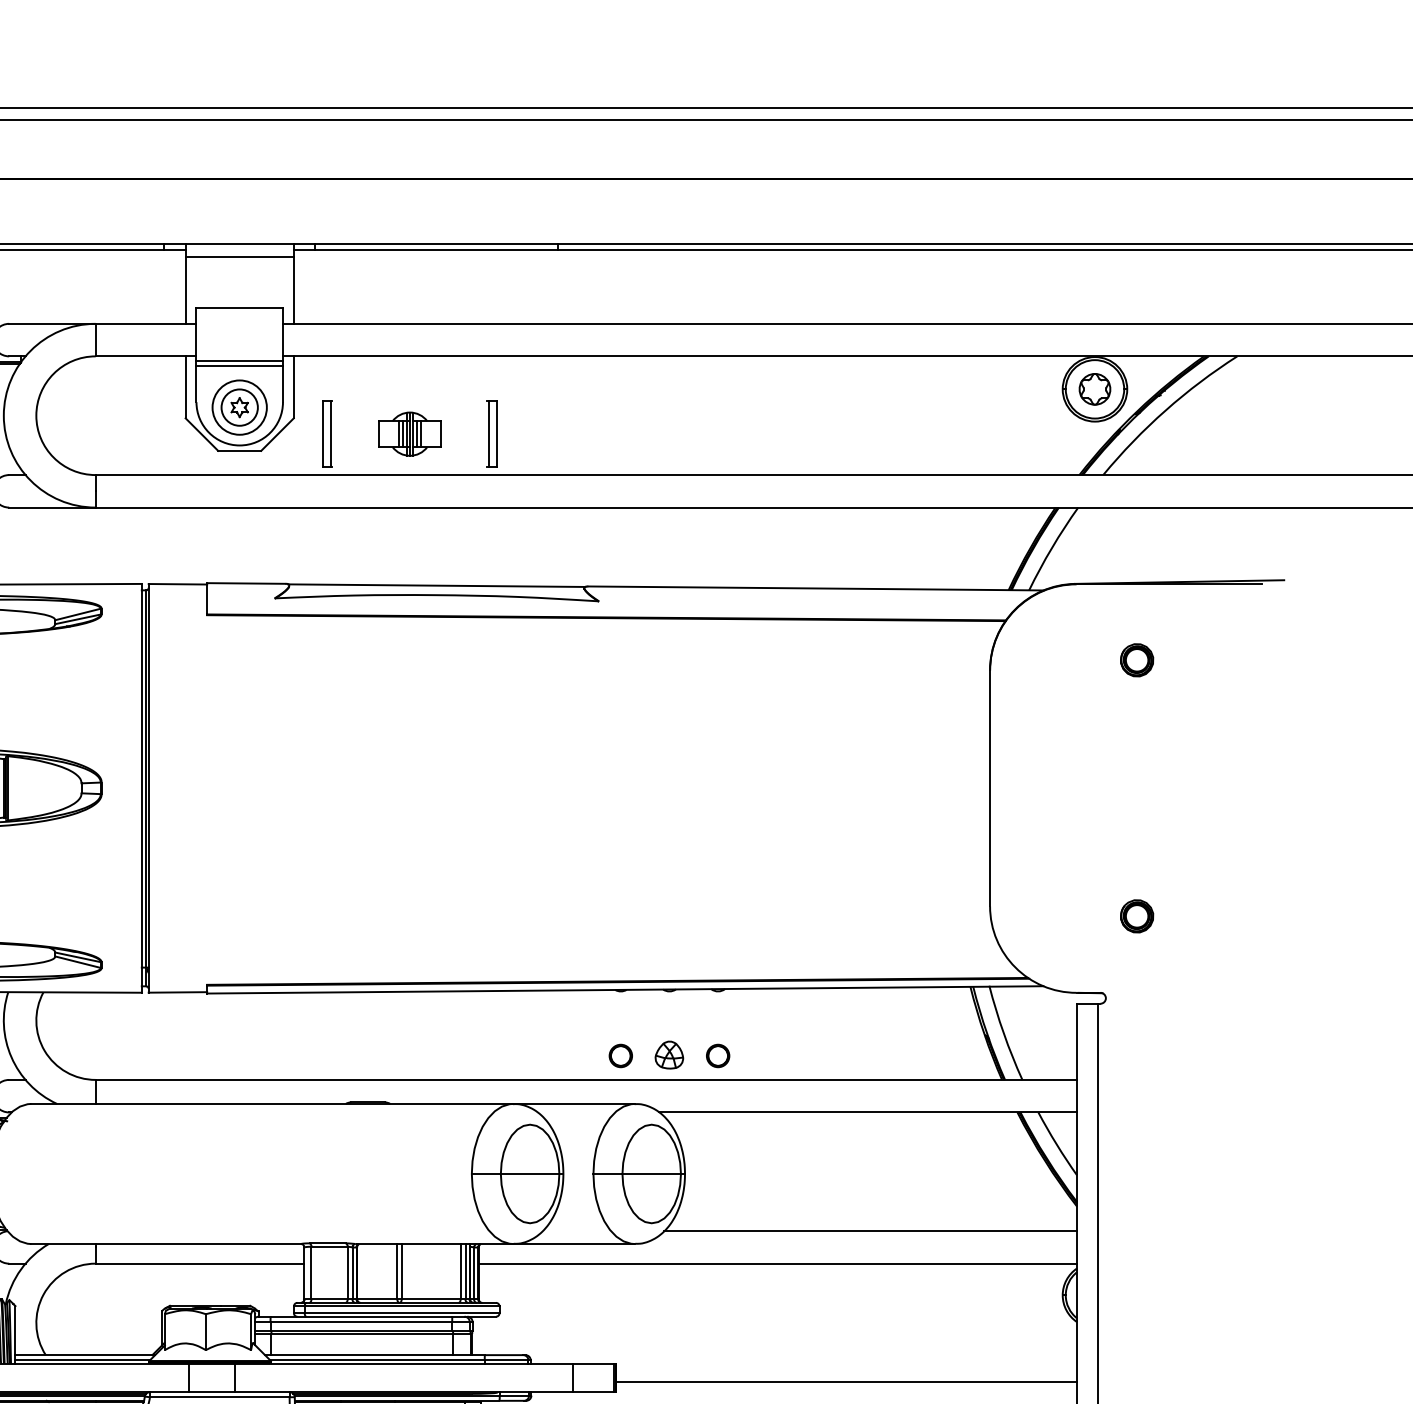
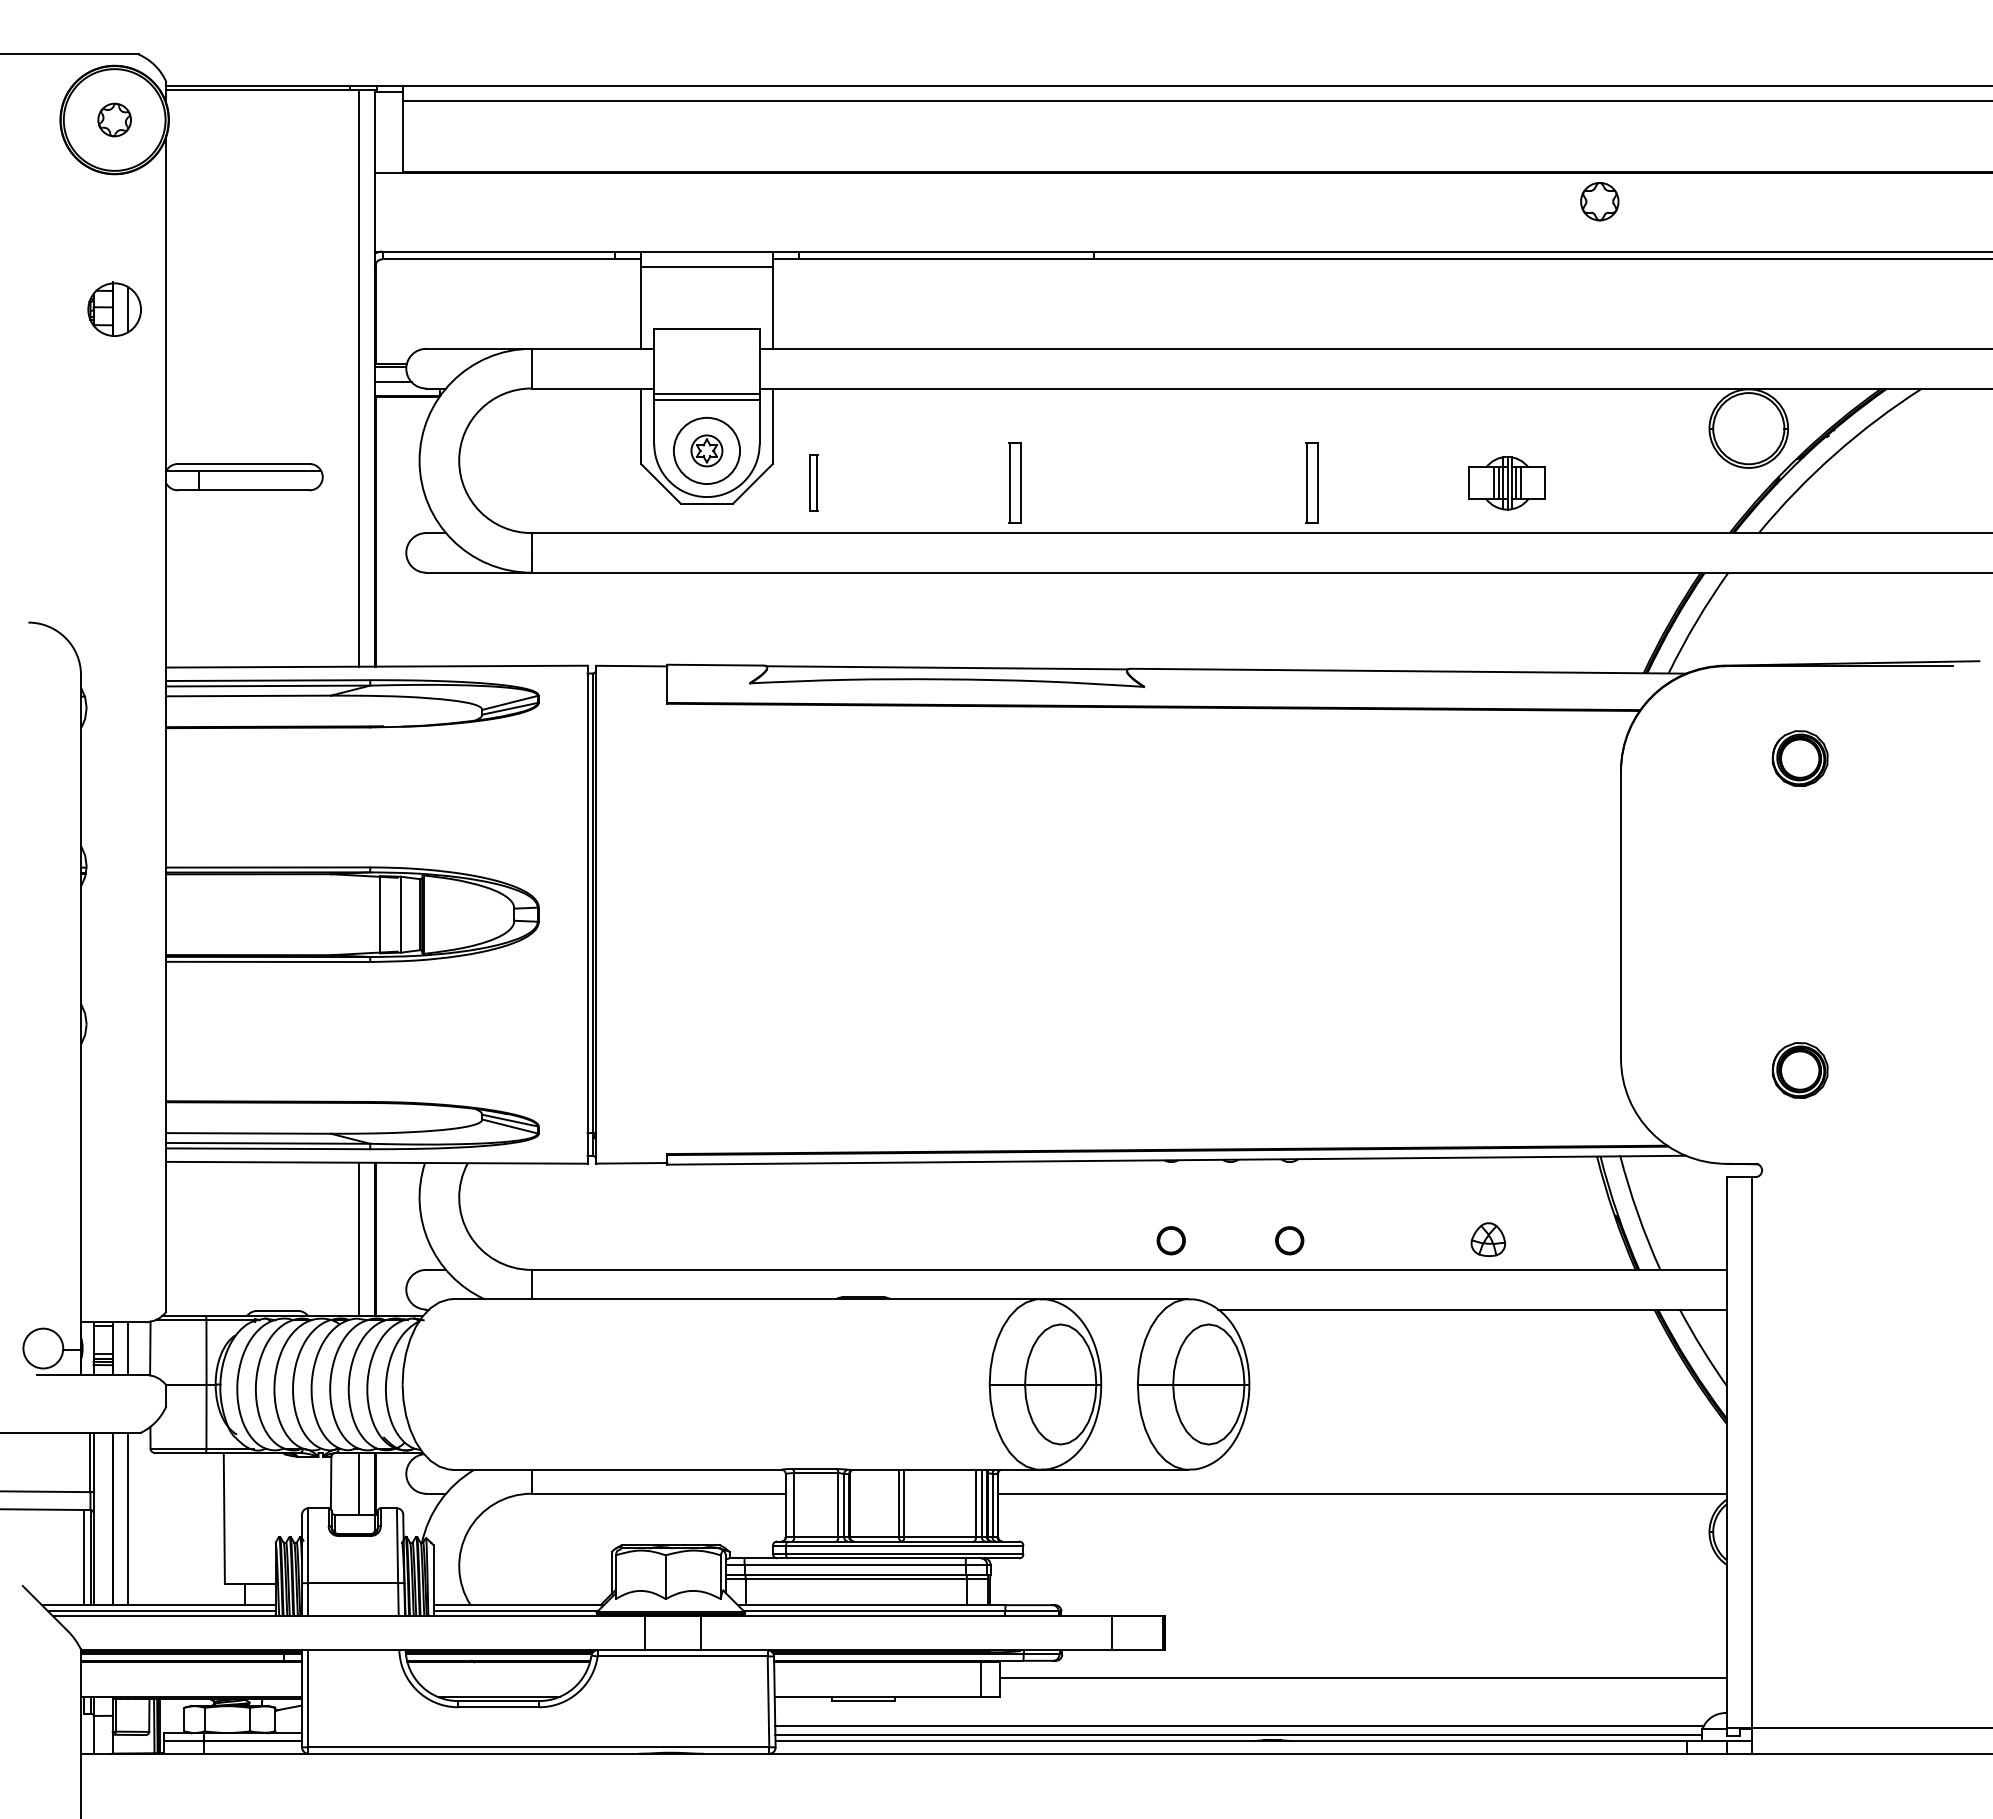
part: (1094, 389) -> (1599, 201), moved
circle: (239, 407) -> (706, 450), size x0.7
part: (327, 433) -> (813, 482), size x0.7
part: (736, 433) -> (1311, 482), added
part: (409, 434) -> (1506, 483), moved
part: (1136, 660) -> (1799, 758), size x1.4
part: (1136, 916) -> (1799, 1070), size x1.4
part: (669, 1054) -> (1488, 1239), moved
line: (870, 1231) -> (1475, 1454), removed
line: (846, 1382) -> (1445, 1638), removed

